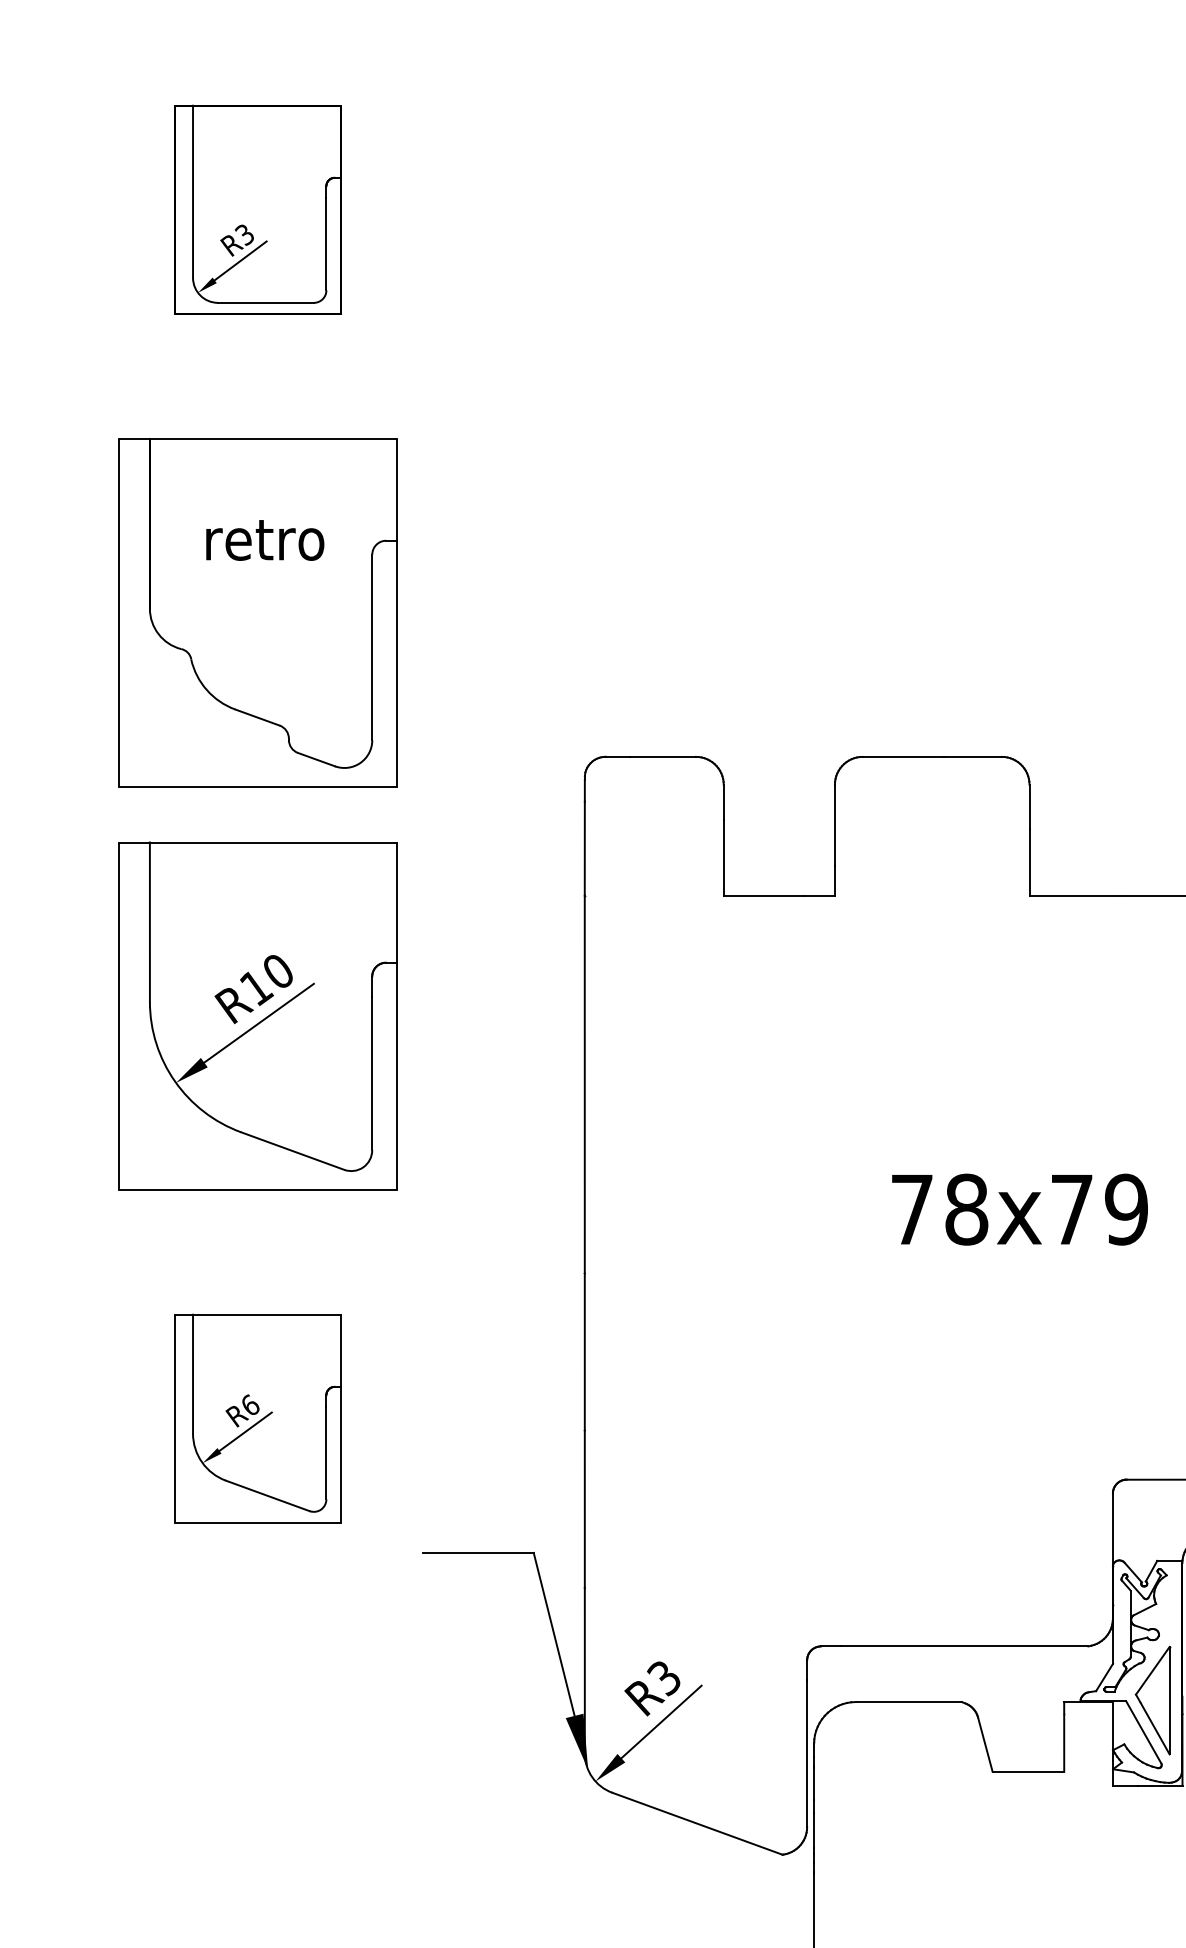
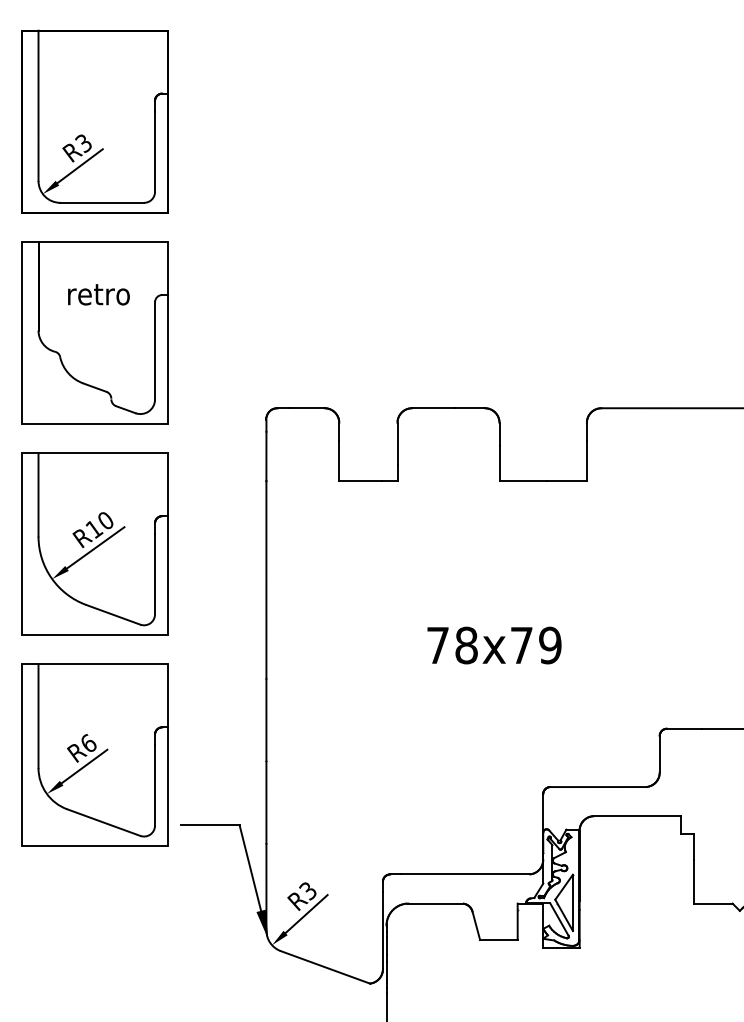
part: (256, 209) -> (94, 121), size x1.67
part: (256, 1417) -> (94, 754), size x1.67

